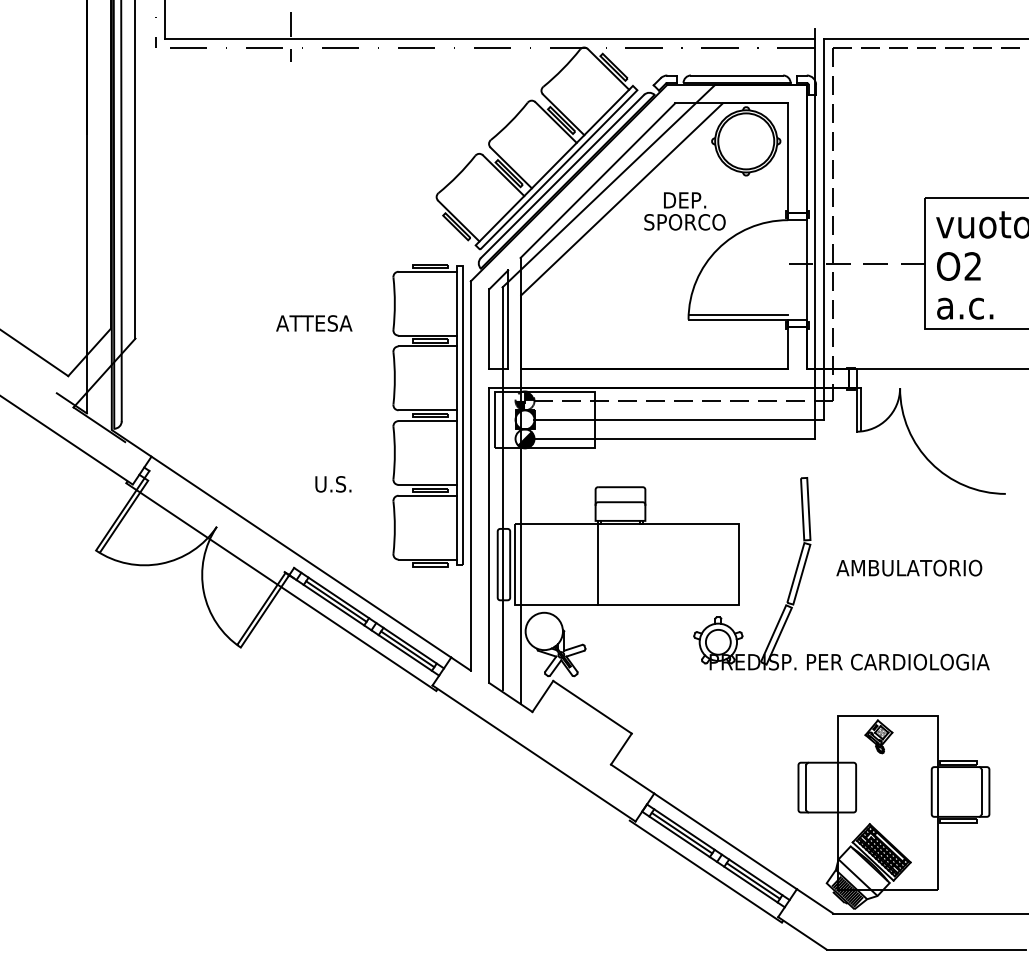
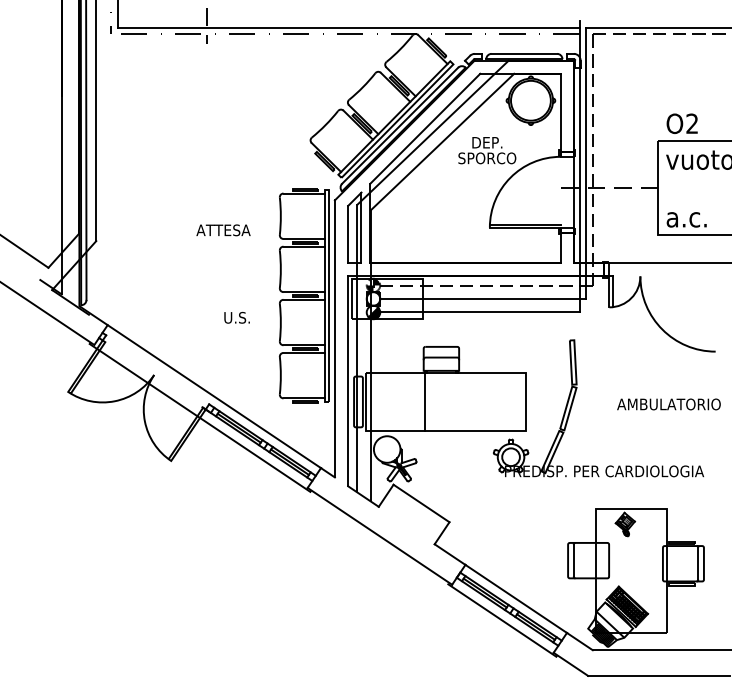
text: (957, 266) -> (681, 123), moved
text: (332, 483) -> (236, 317), moved
text: (908, 568) -> (668, 404), moved

